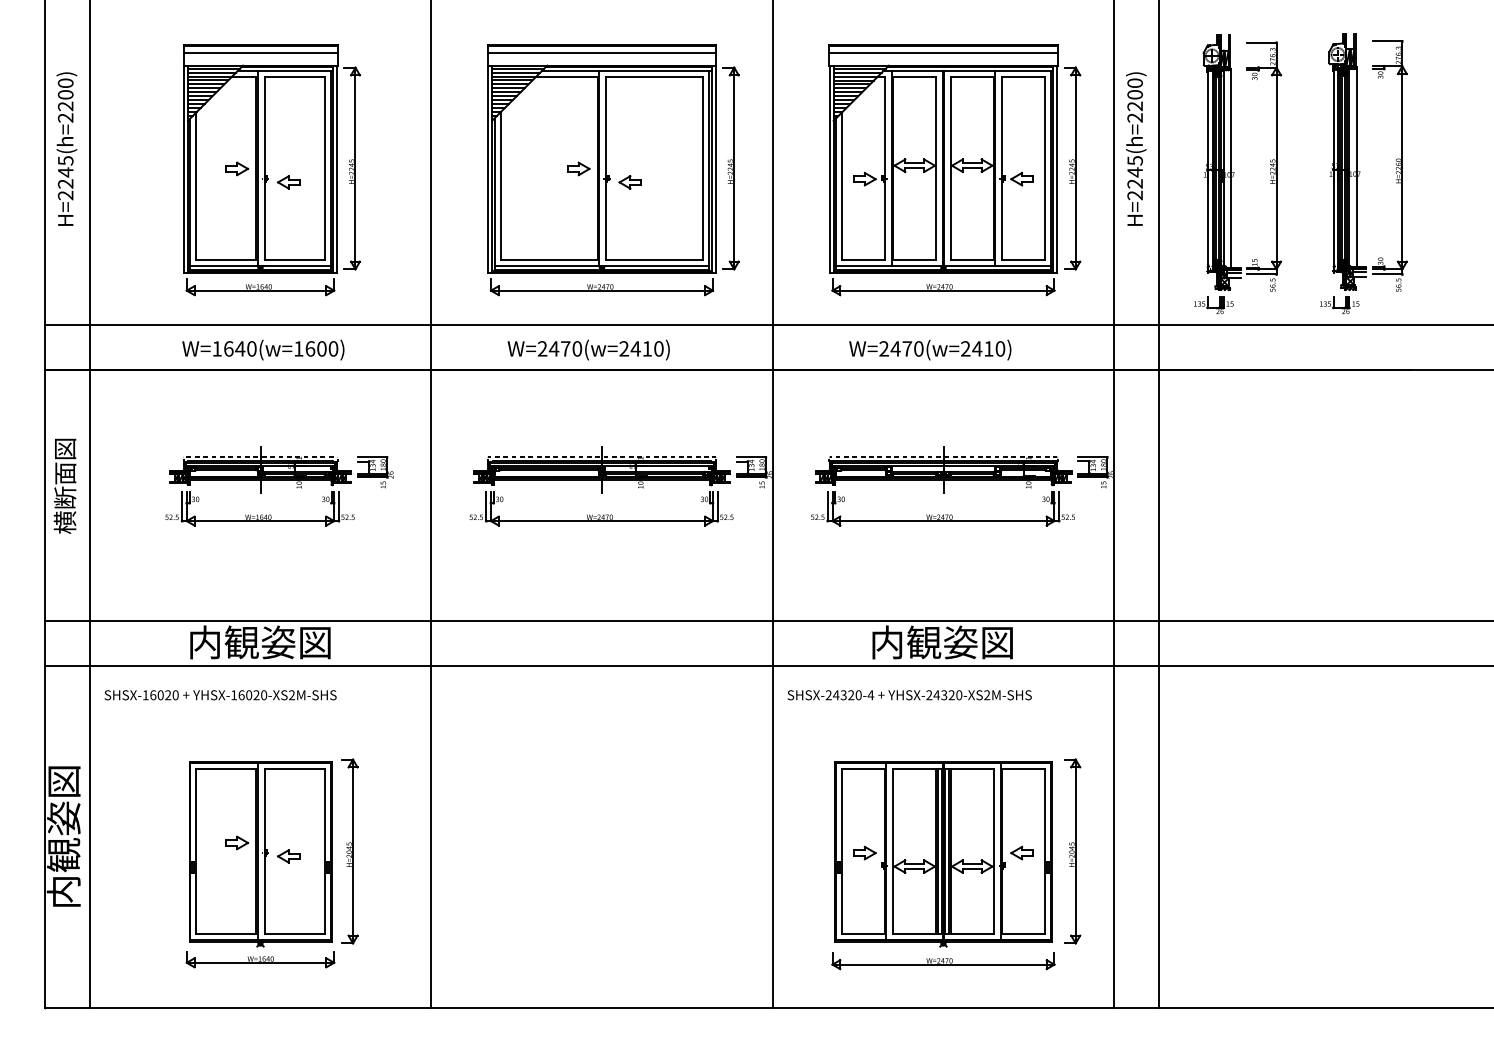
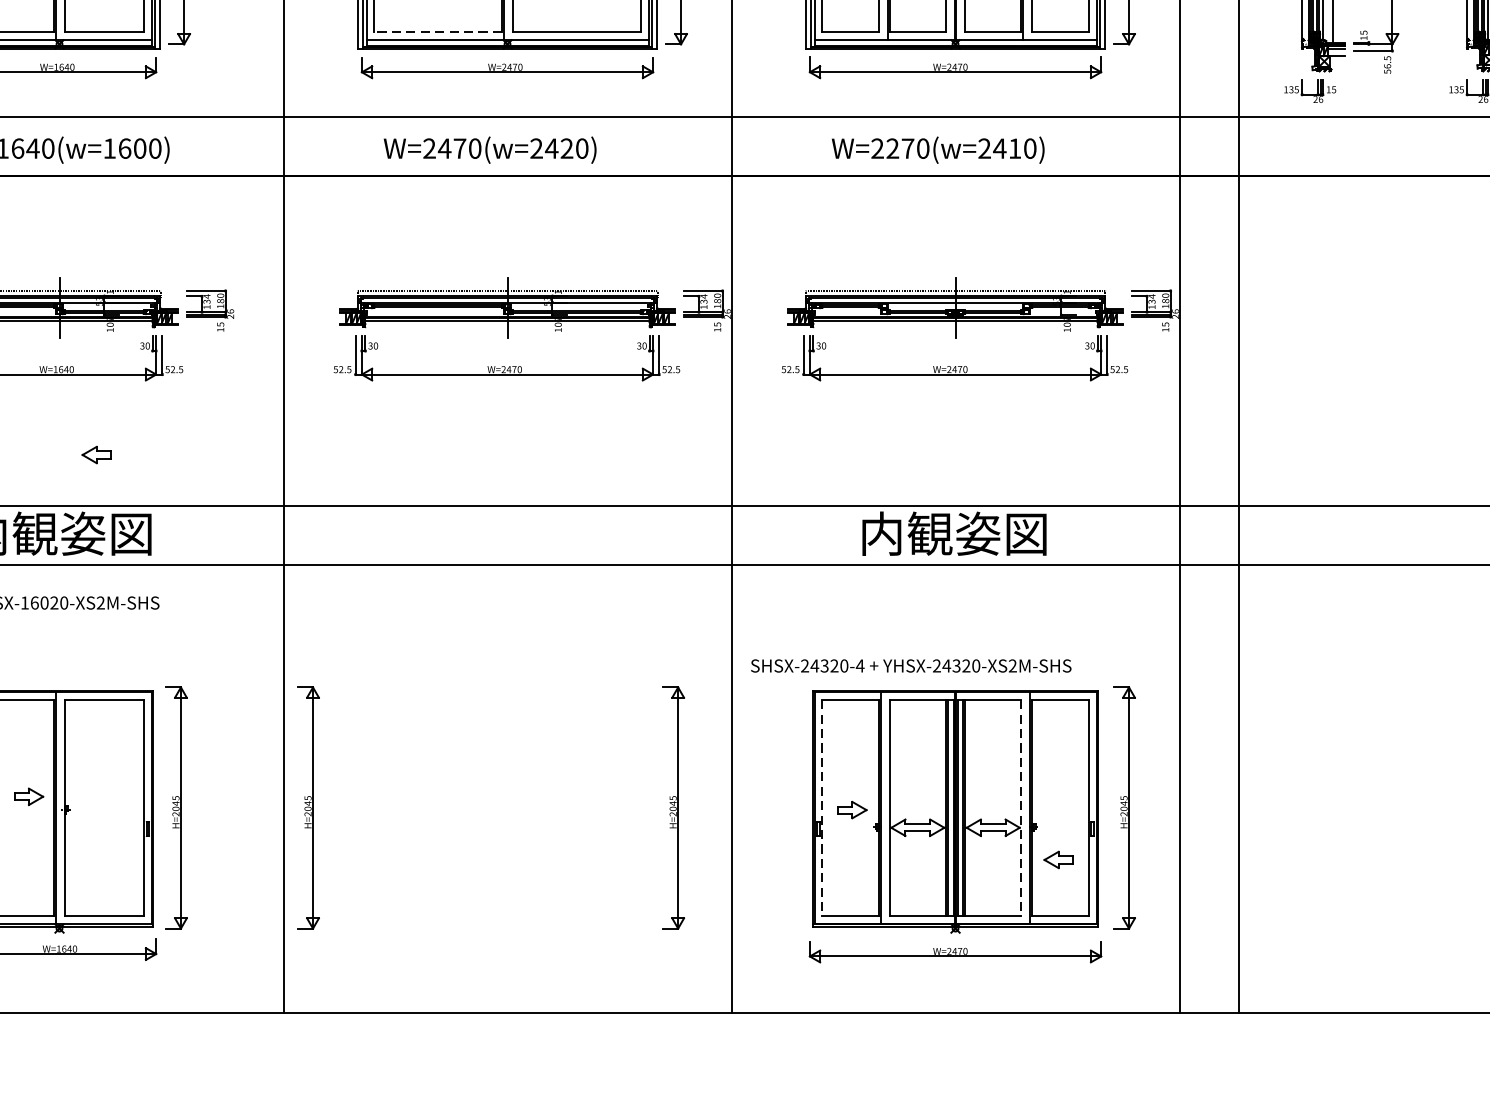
line: (549, 259) -> (438, 31), solid -> dashed
text: (647, 348) -> (567, 148), W=2470(w=2410) -> W=2470(w=2420)
text: (895, 348) -> (892, 148), W=2470(w=2410) -> W=2270(w=2410)
text: (909, 695) -> (910, 666), moved
part: (450, 851) -> (308, 808), added
part: (728, 851) -> (673, 808), added
line: (842, 851) -> (823, 808), solid -> dashed
line: (993, 851) -> (1021, 808), solid -> dashed
part: (1021, 852) -> (1057, 859), moved
part: (288, 856) -> (96, 455), moved

